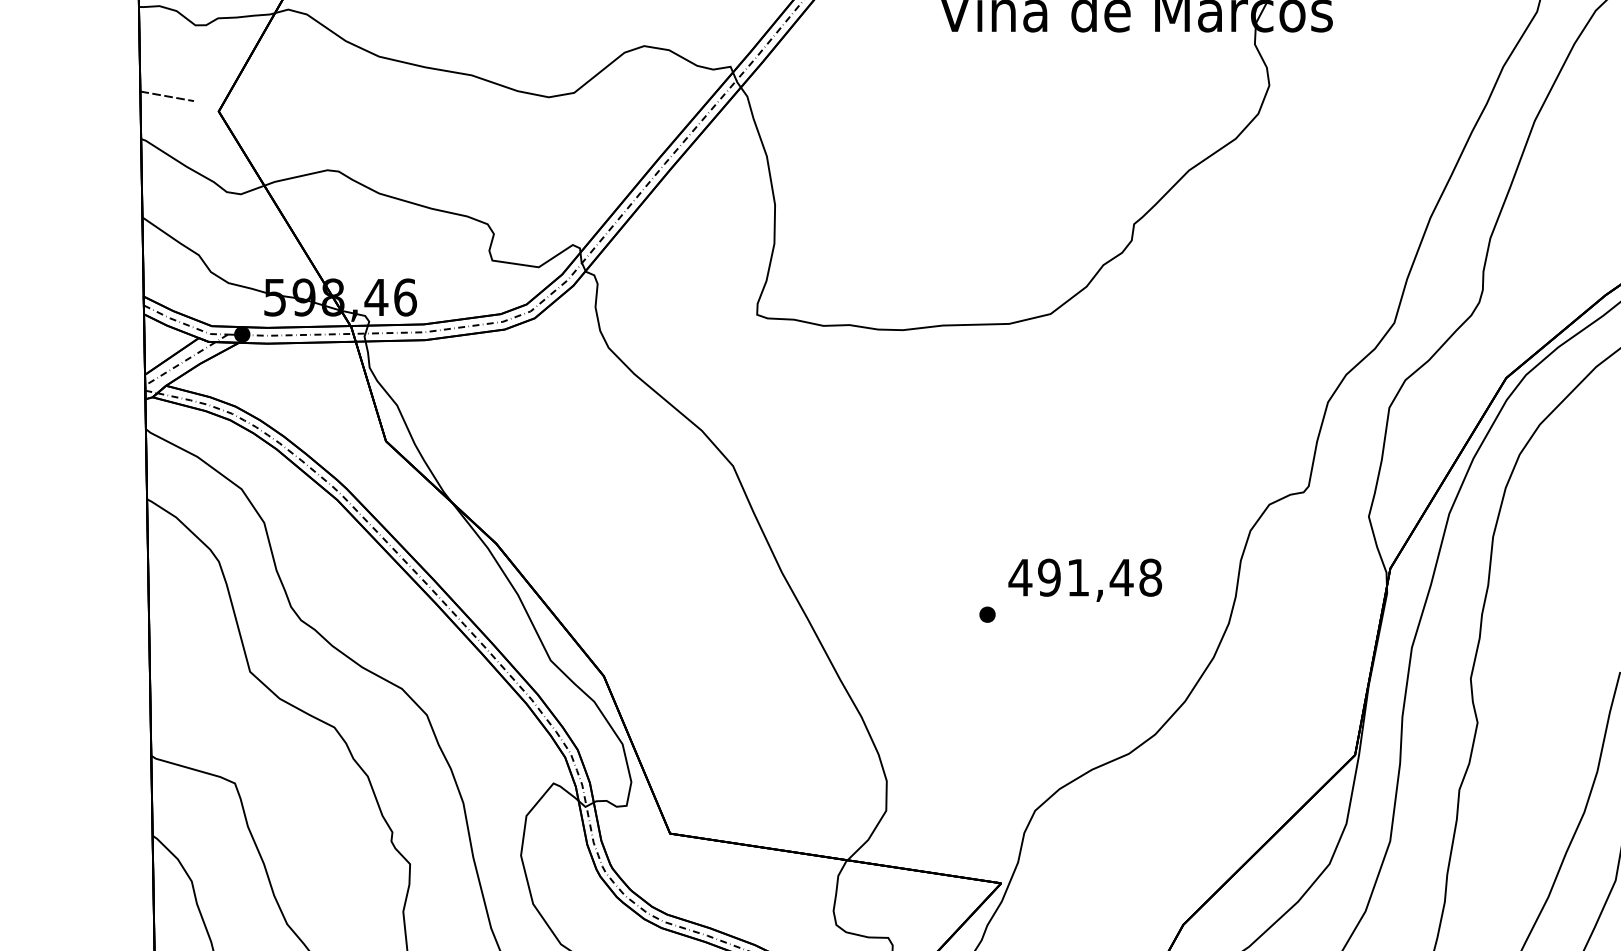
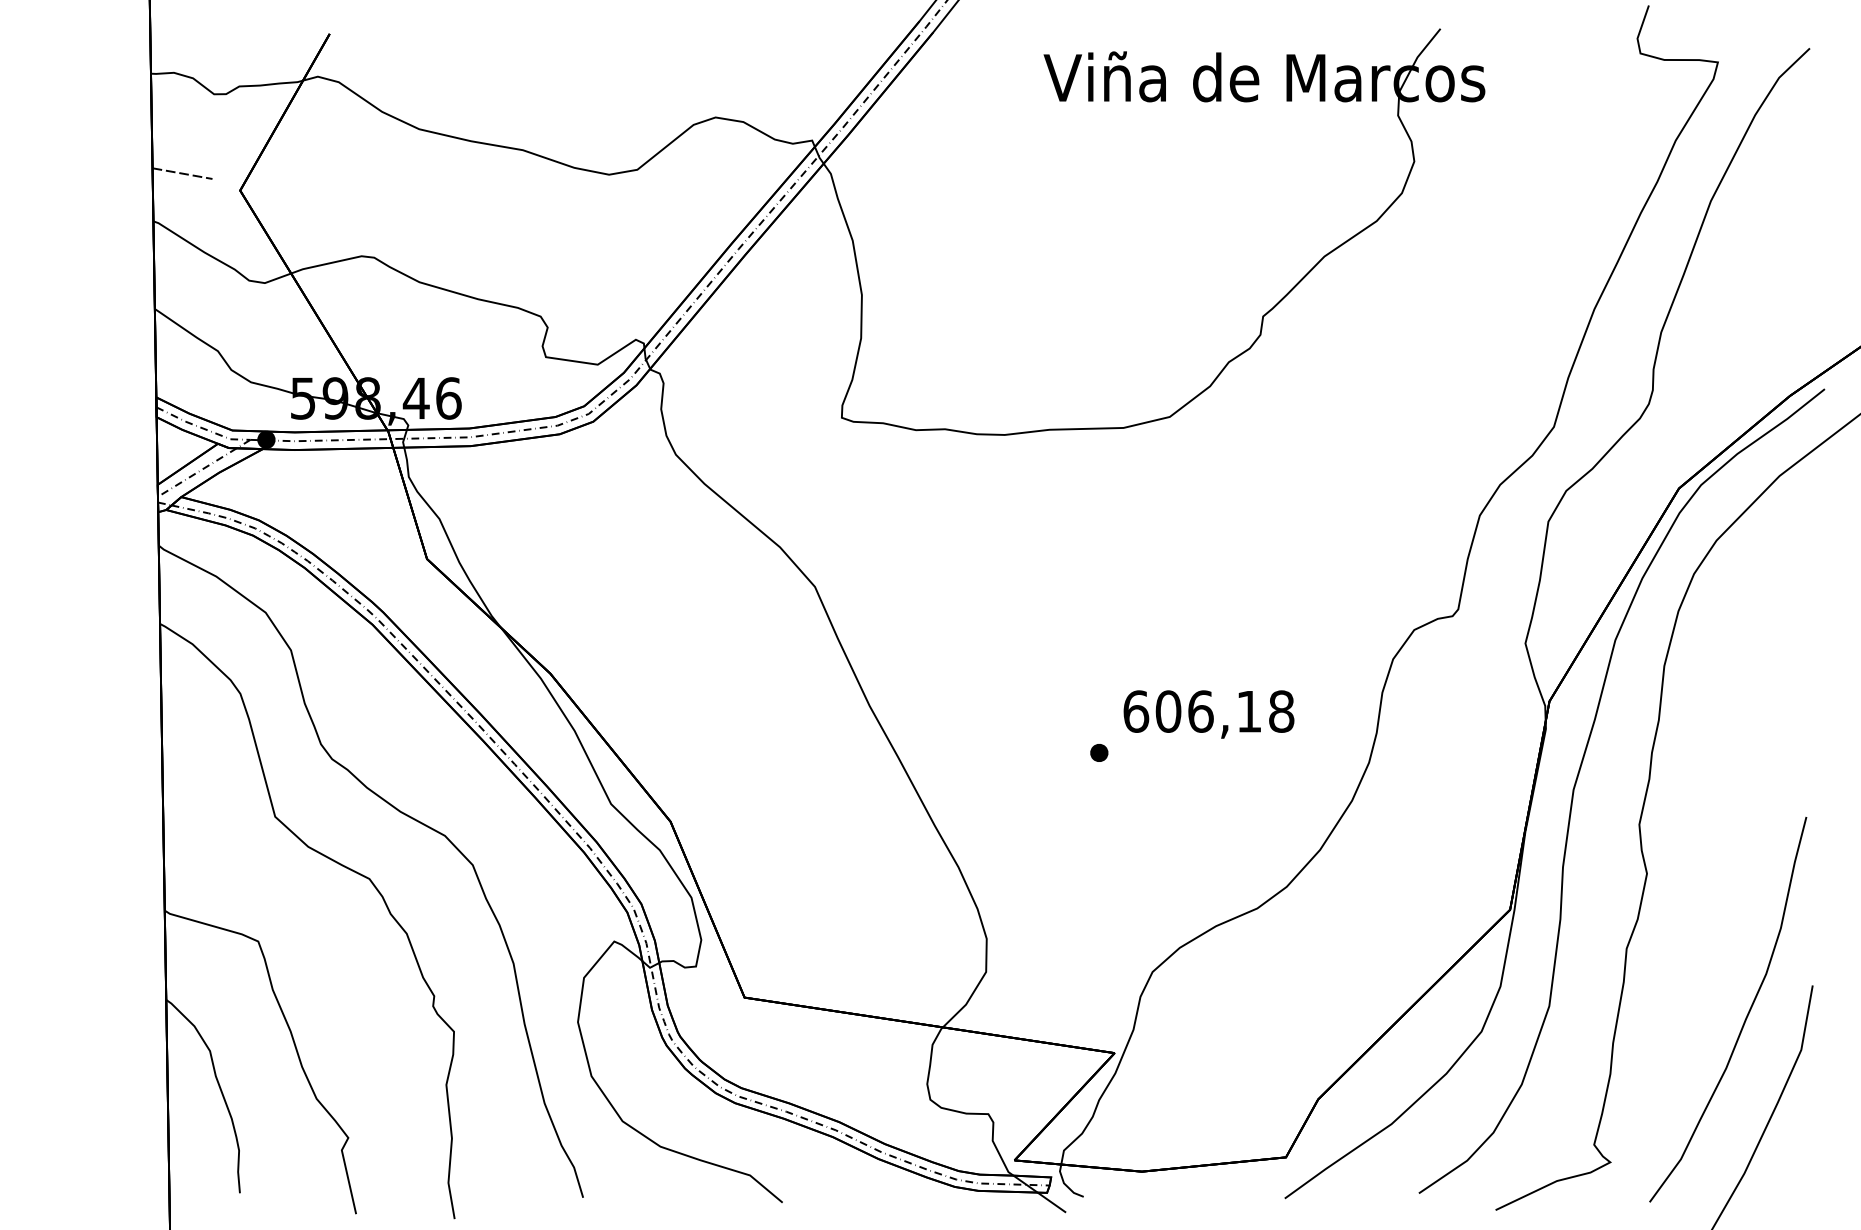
text: (1070, 577) -> (1192, 711), 491,48 -> 606,18

